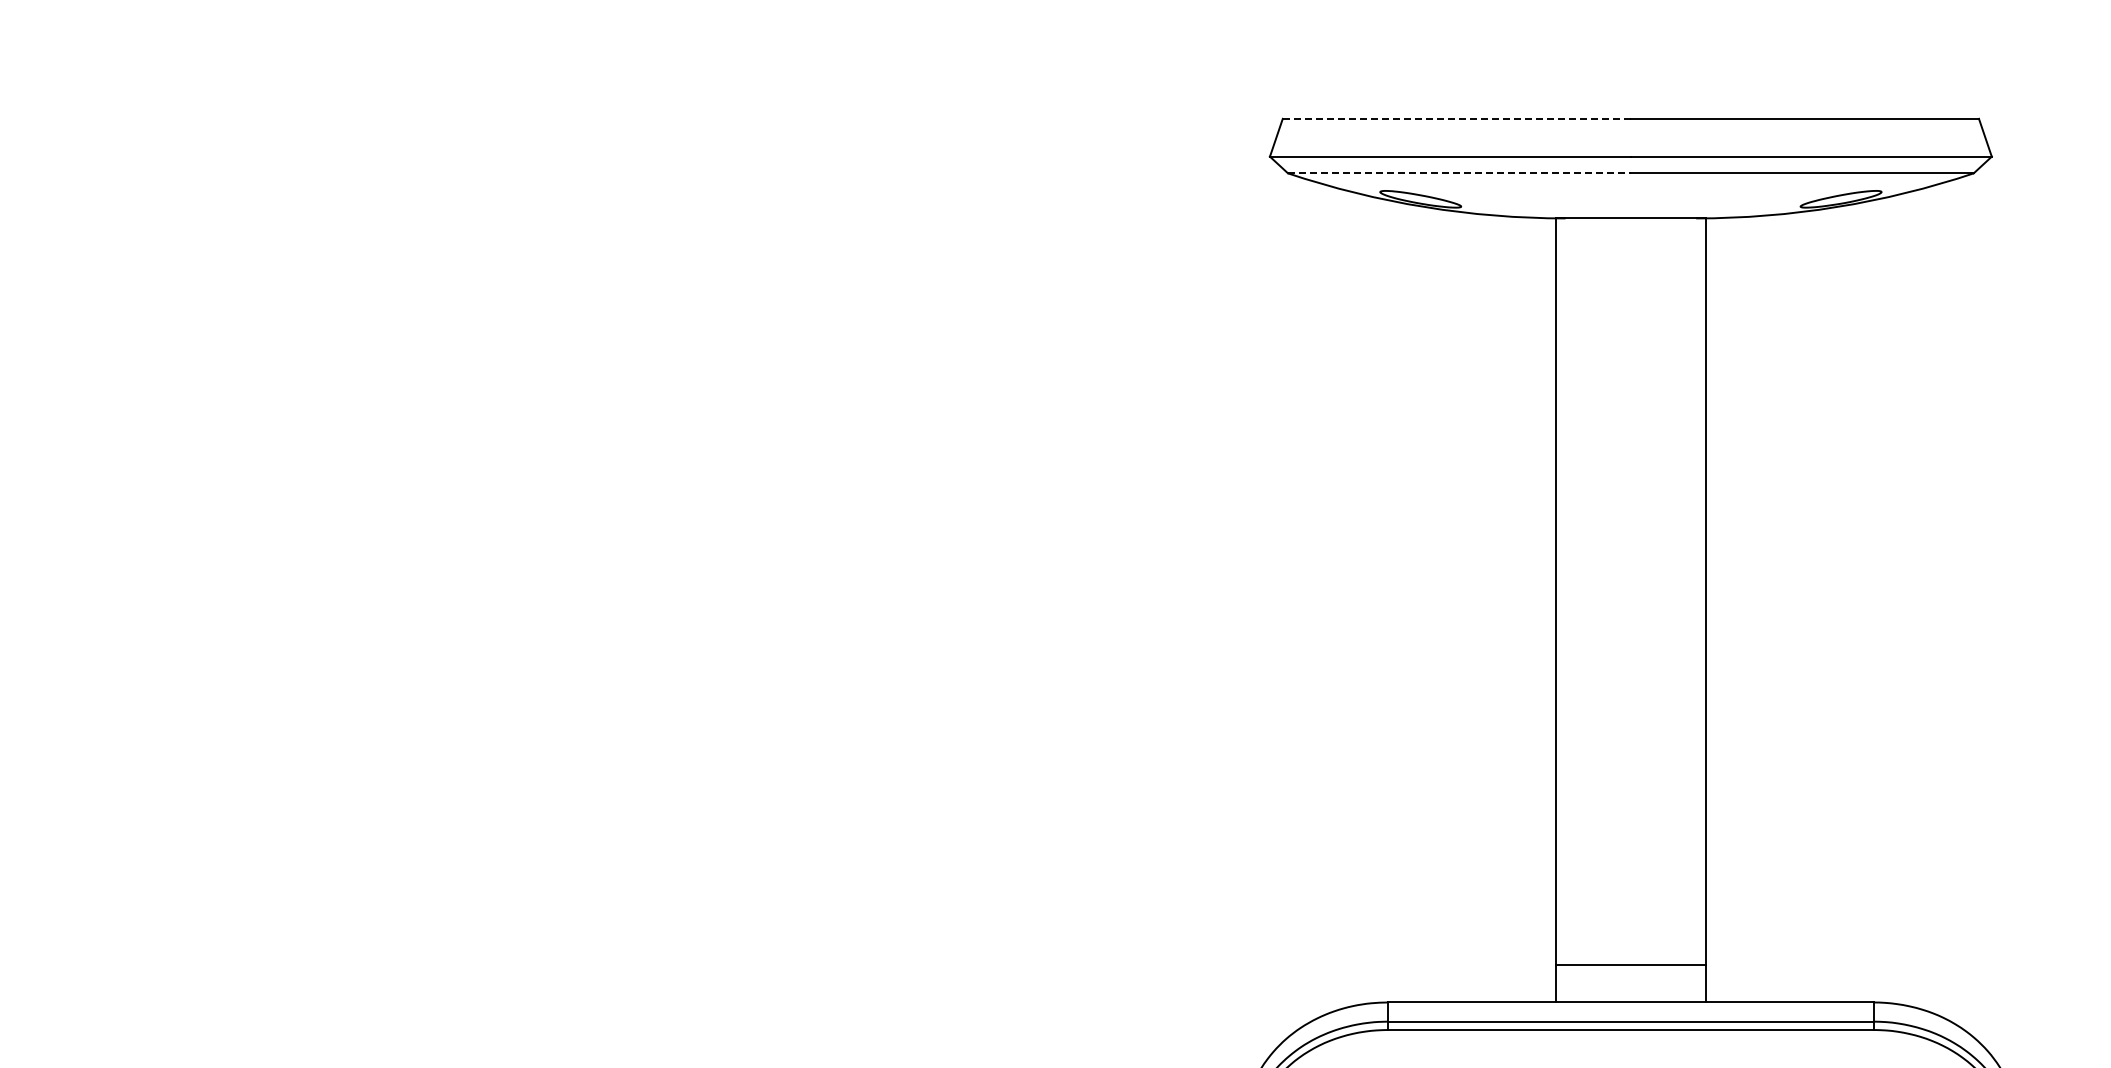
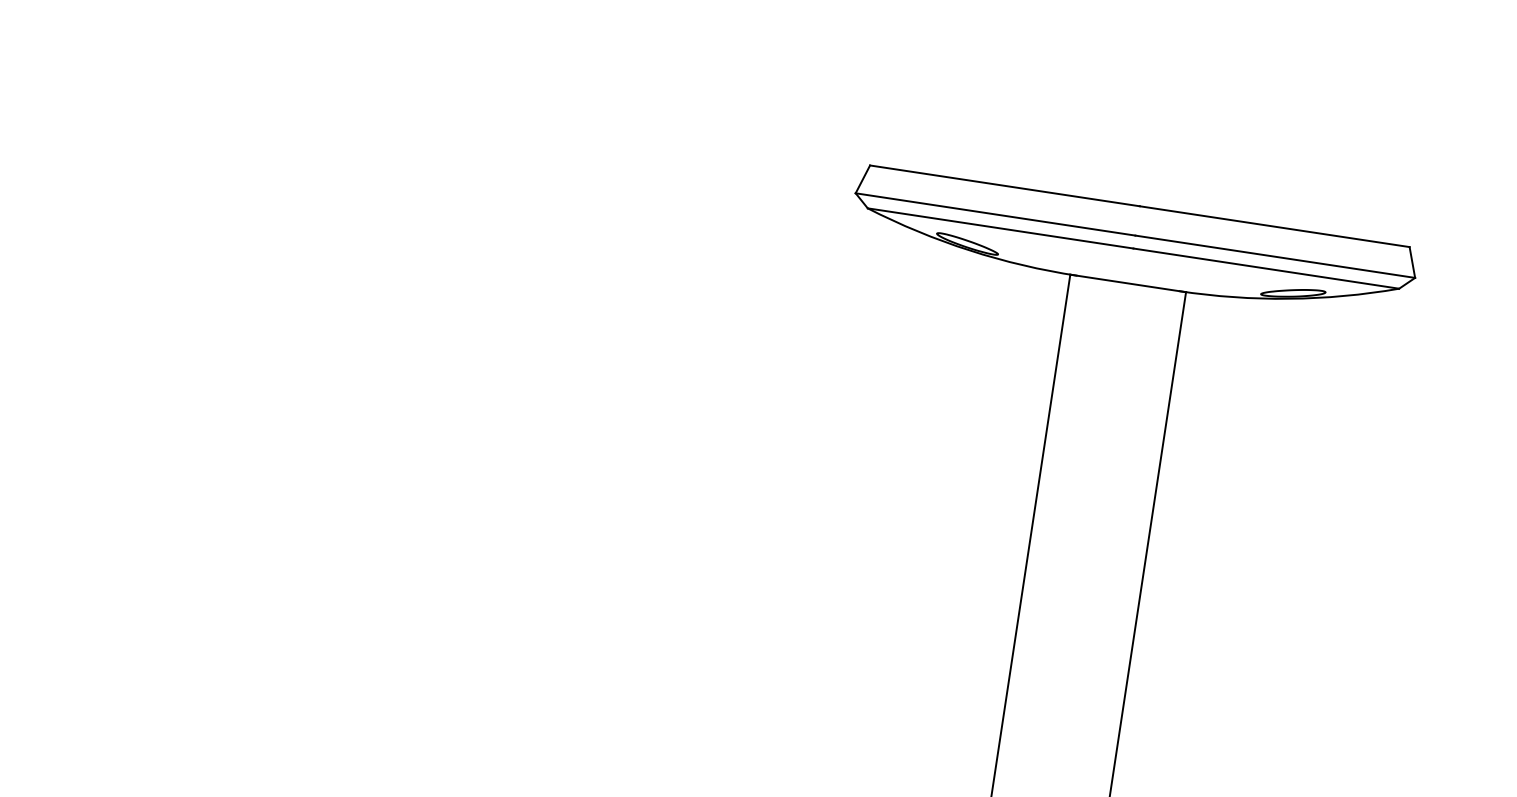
line: (1457, 118) -> (1005, 185), dashed -> solid
line: (1459, 173) -> (1000, 228), dashed -> solid

